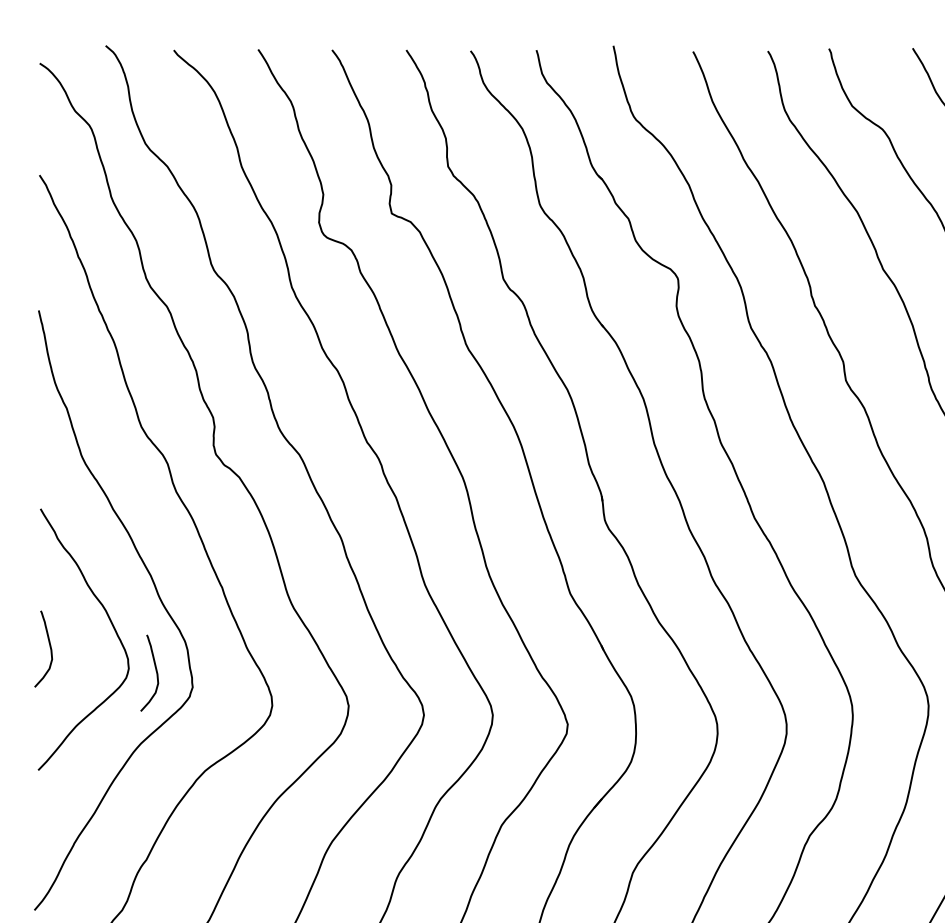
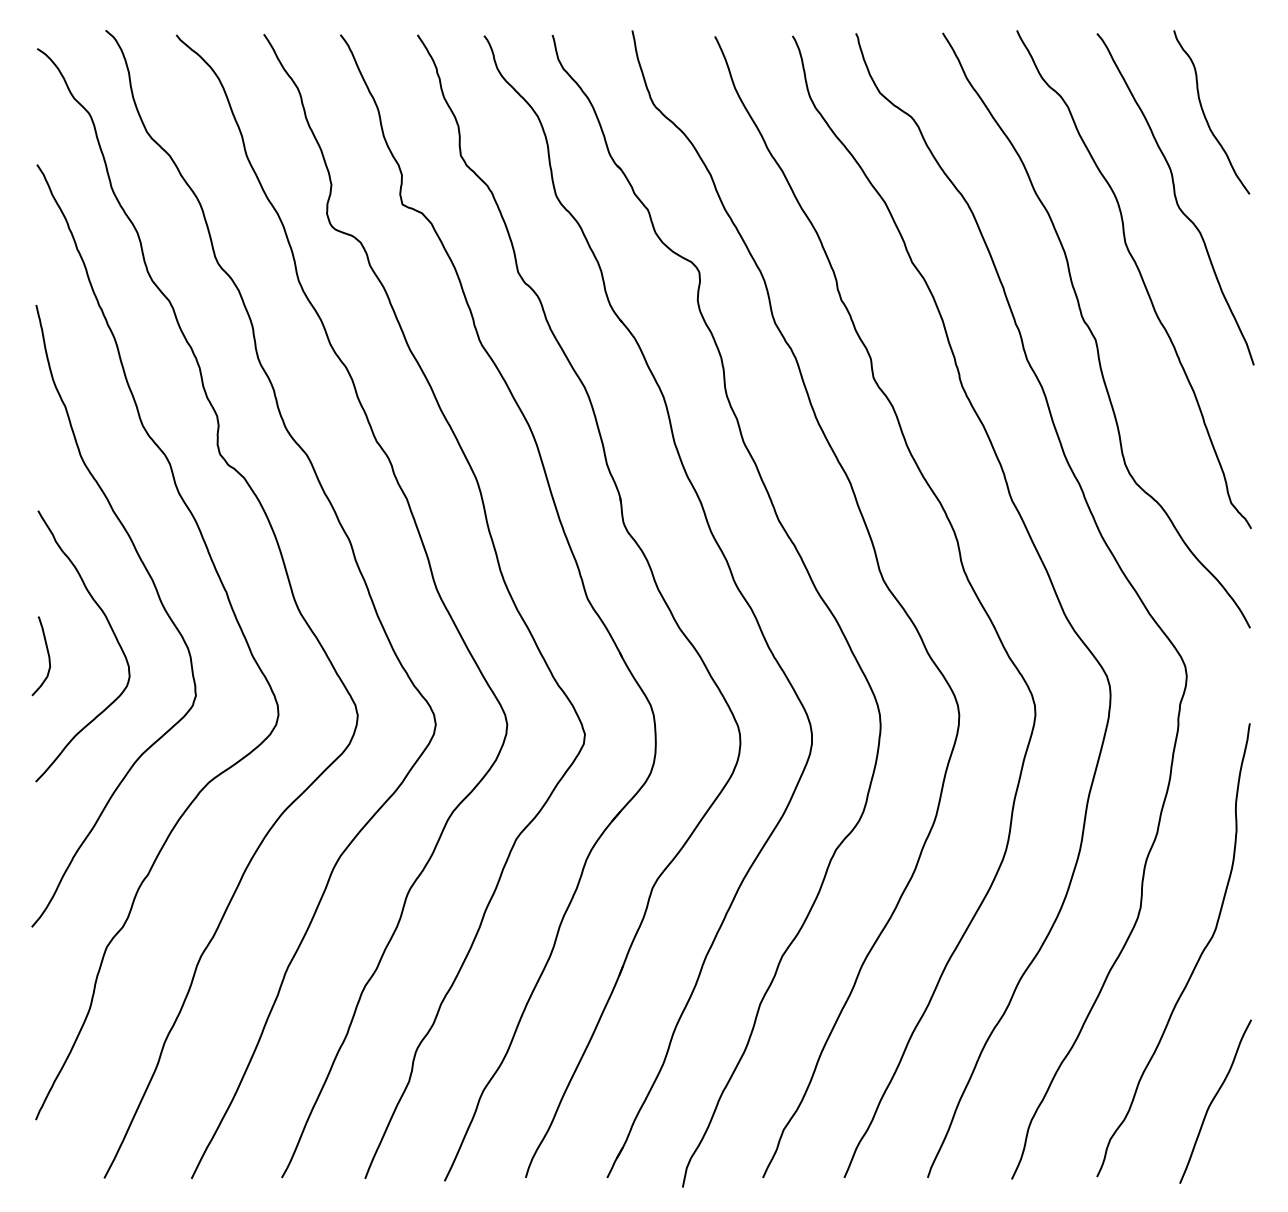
curve: (155, 671) -> (157, 679), removed

